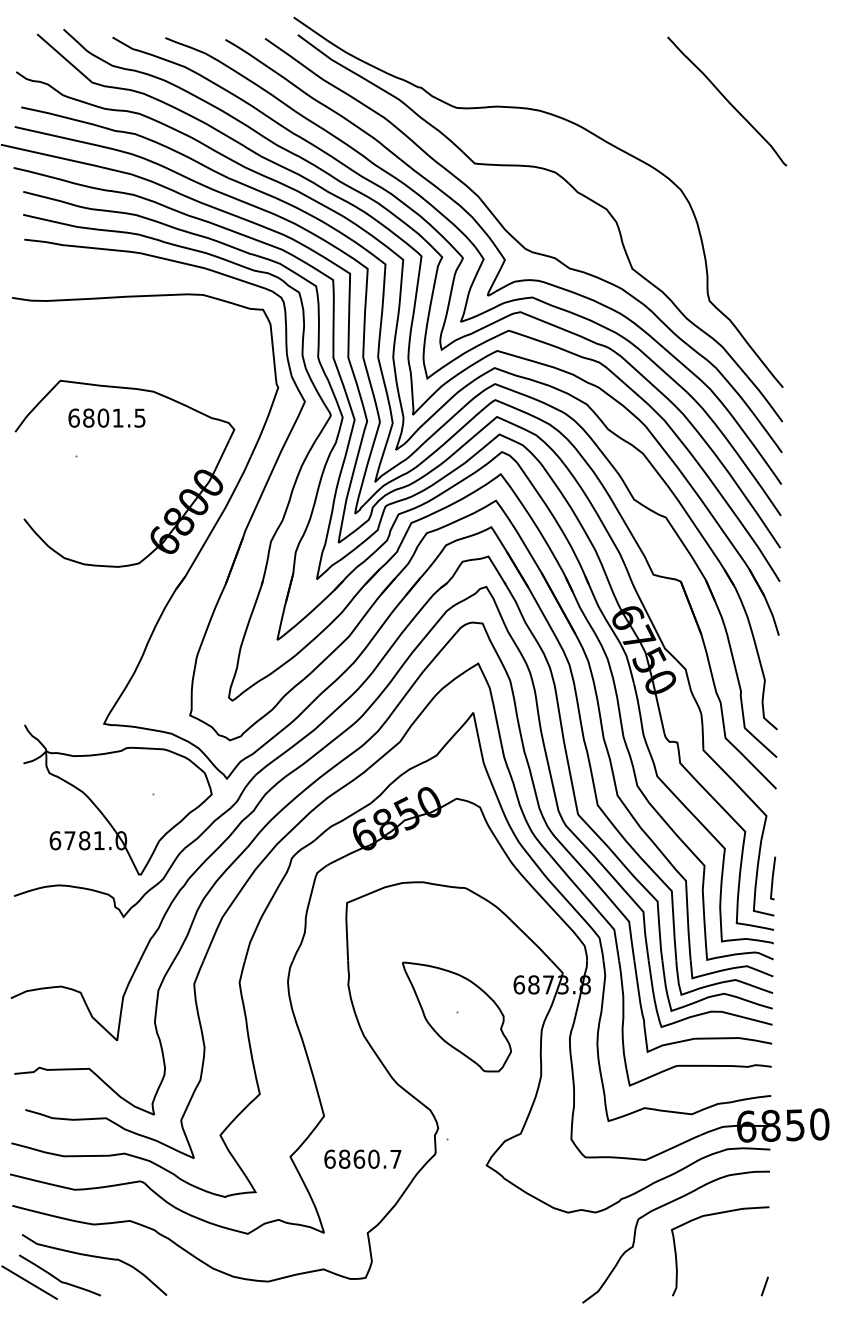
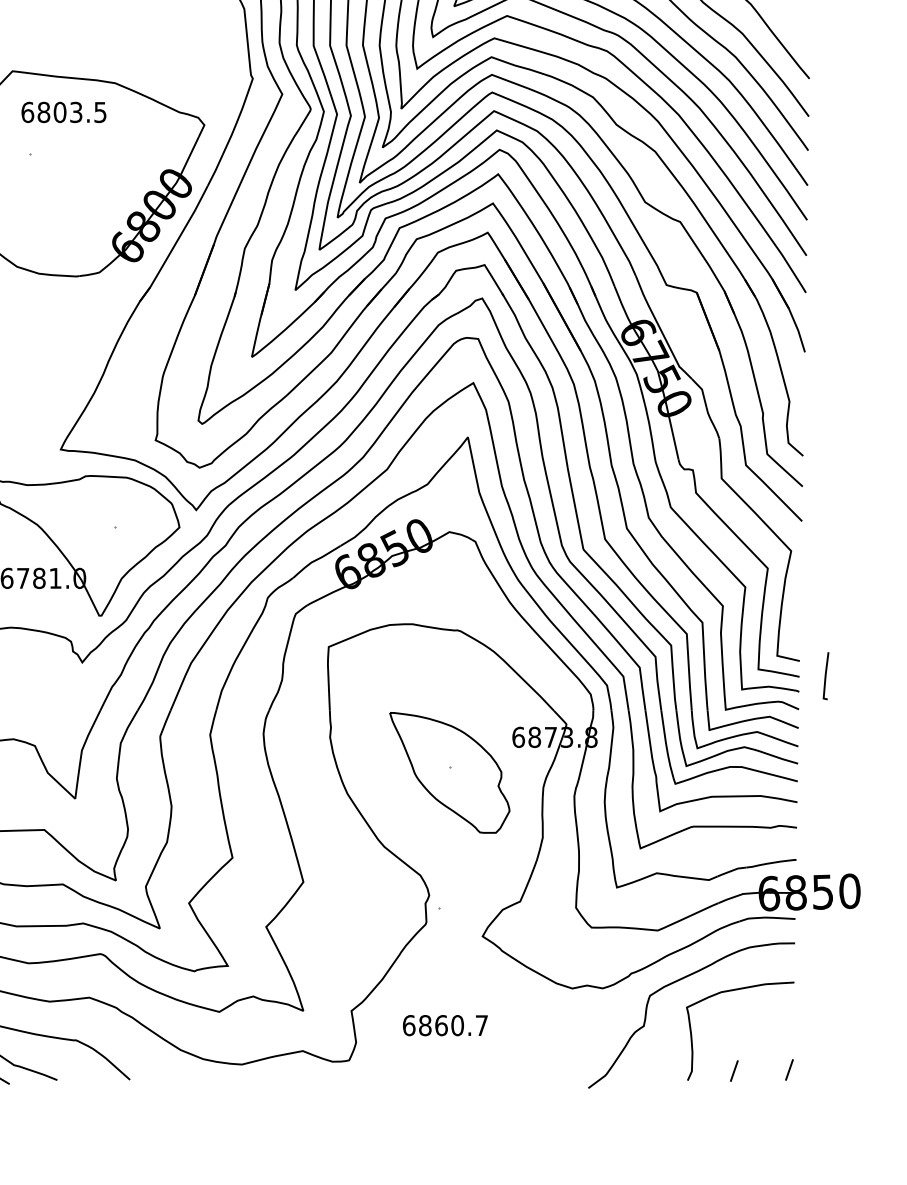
text: (117, 417) -> (75, 111), 6801.5 -> 6803.5
line: (773, 878) -> (826, 676), moved
text: (362, 1158) -> (444, 1024), moved
line: (714, 1287) -> (733, 1071), added

